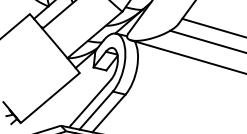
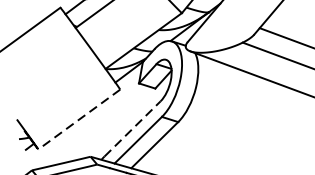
line: (50, 98) -> (79, 120), solid -> dashed
line: (91, 102) -> (132, 129), solid -> dashed

